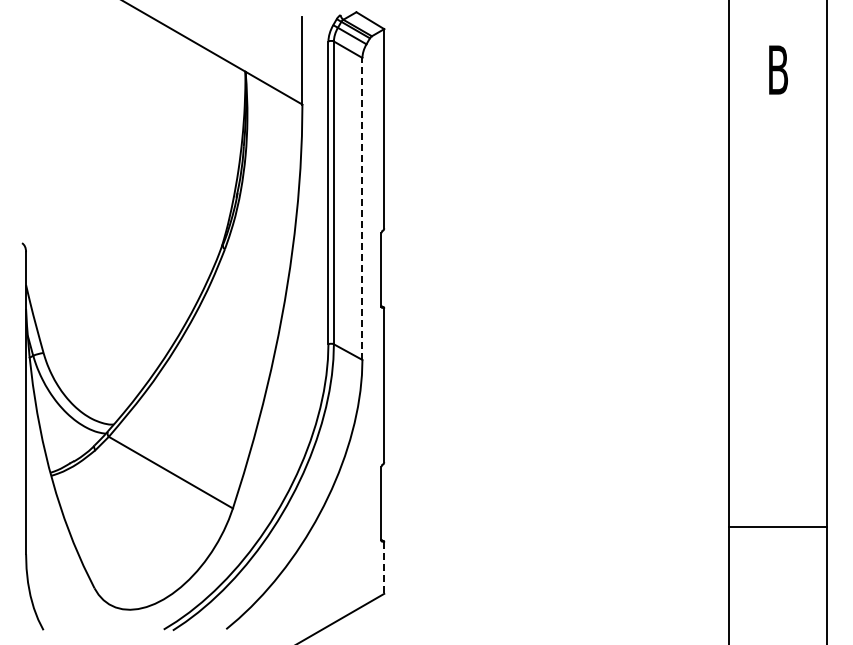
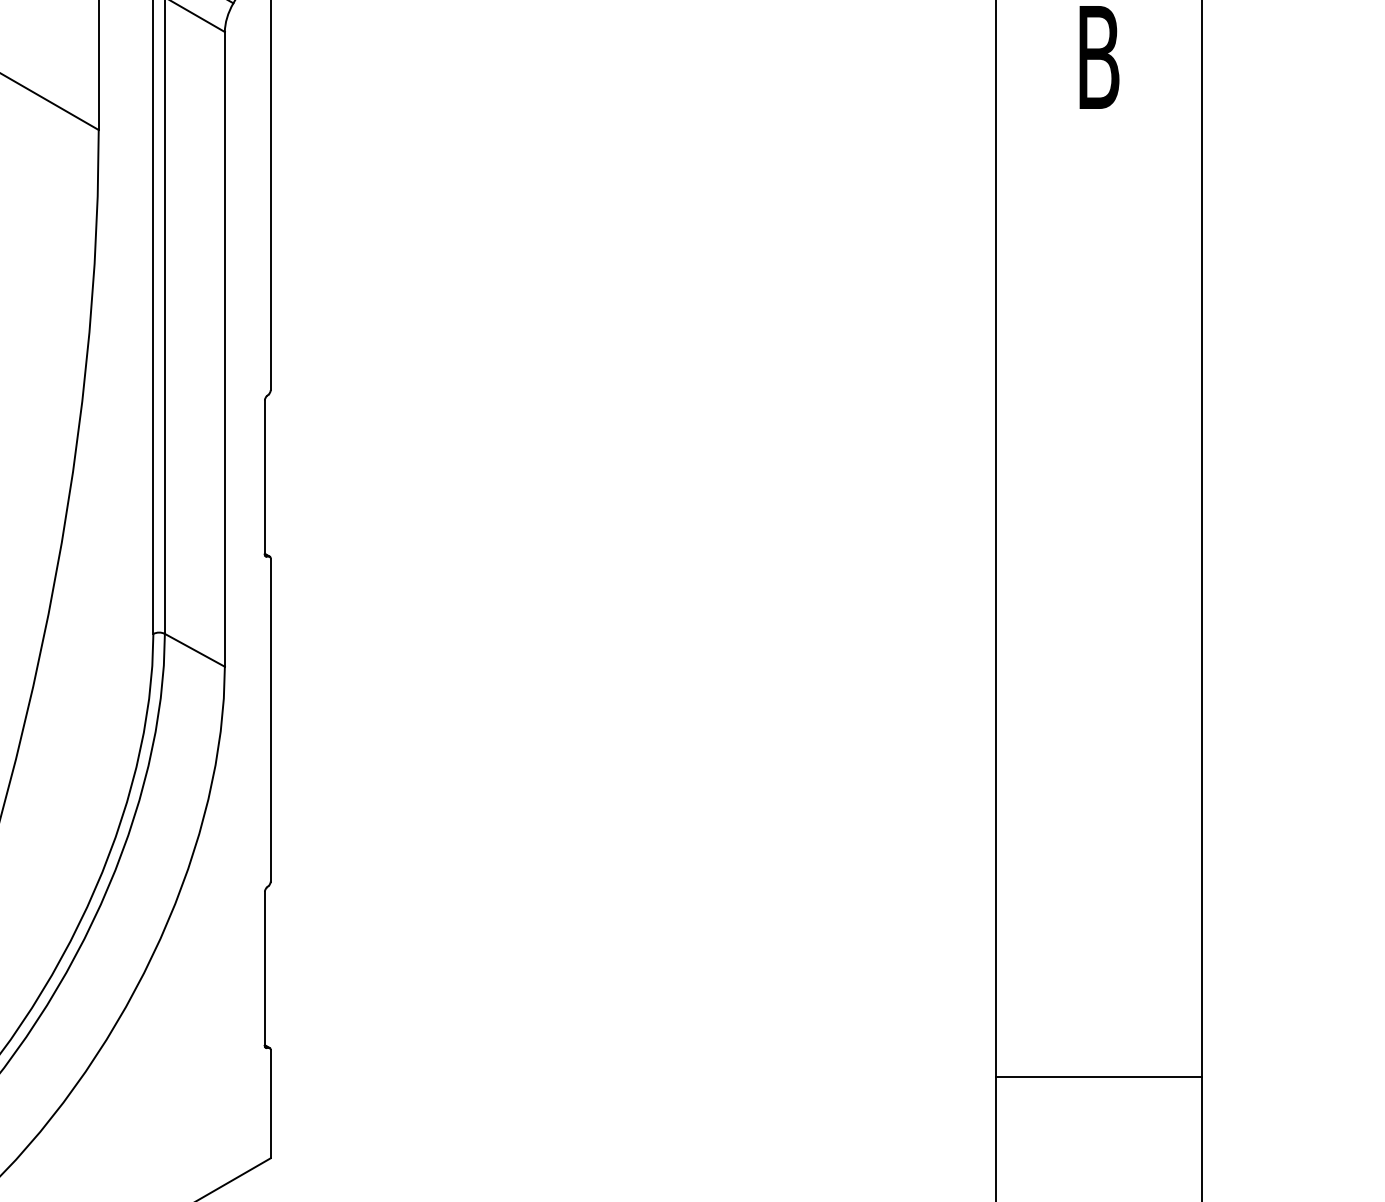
line: (362, 208) -> (224, 348), dashed -> solid
line: (778, 526) -> (1099, 1075), moved
line: (384, 568) -> (271, 1105), dashed -> solid

